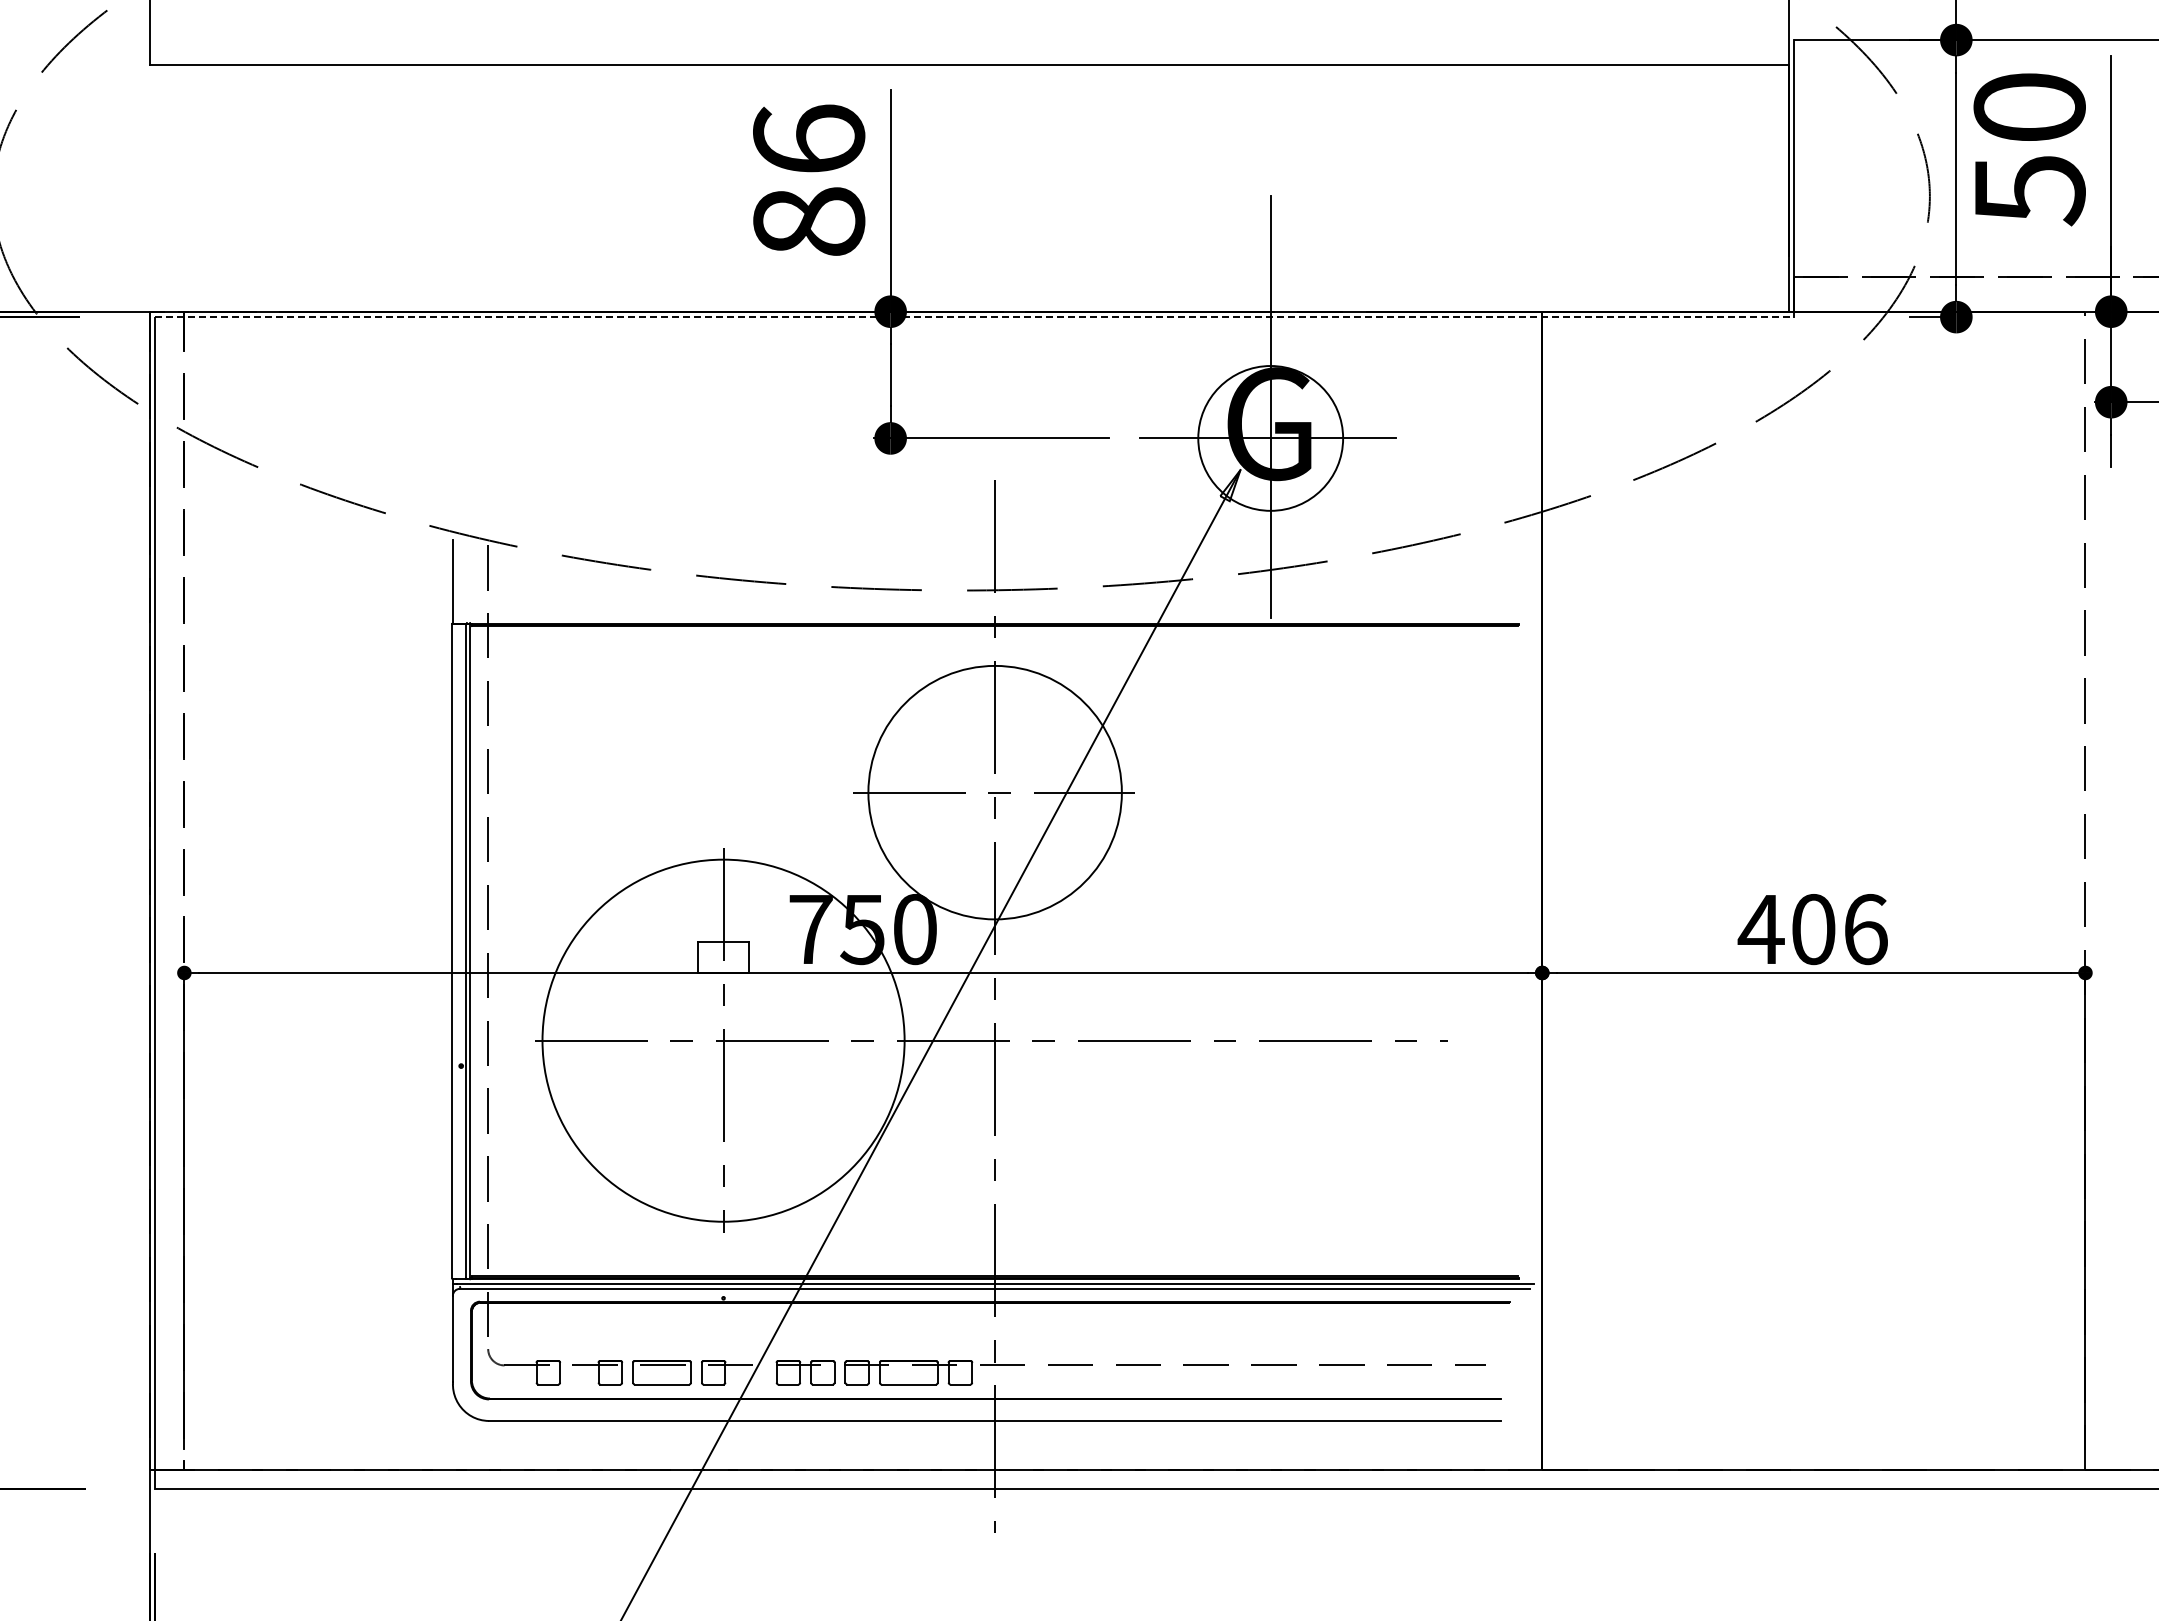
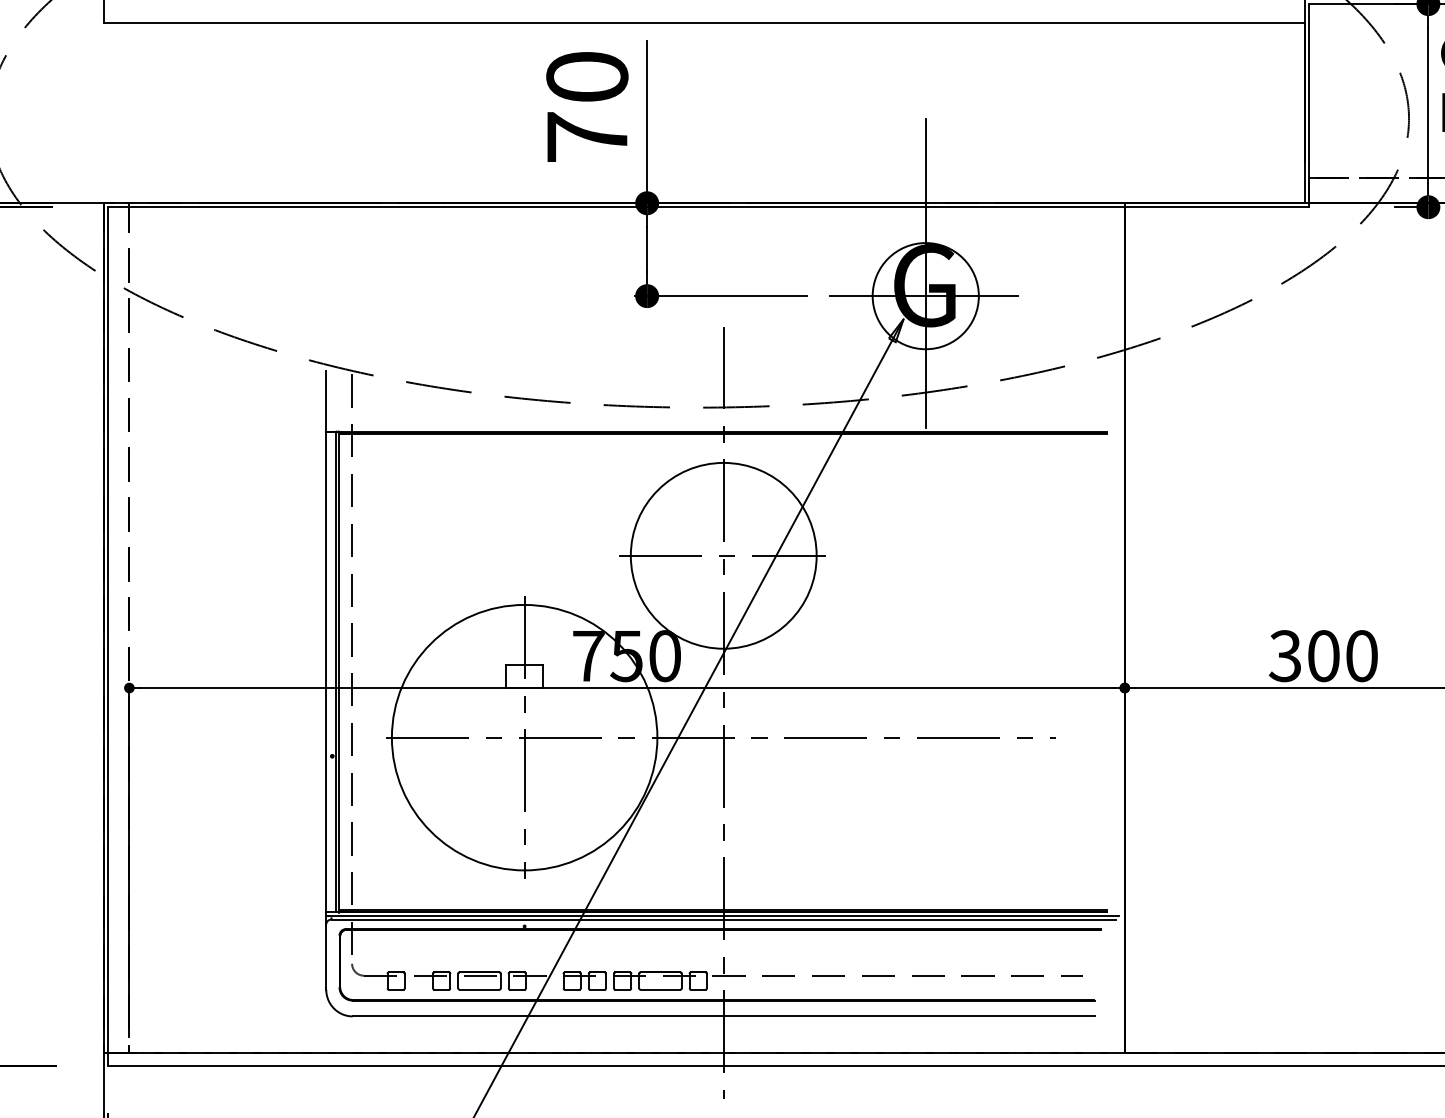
text: (809, 179) -> (587, 106), 86 -> 70
line: (975, 317) -> (709, 207), dashed -> solid
text: (1812, 929) -> (1322, 656), 406 -> 300

